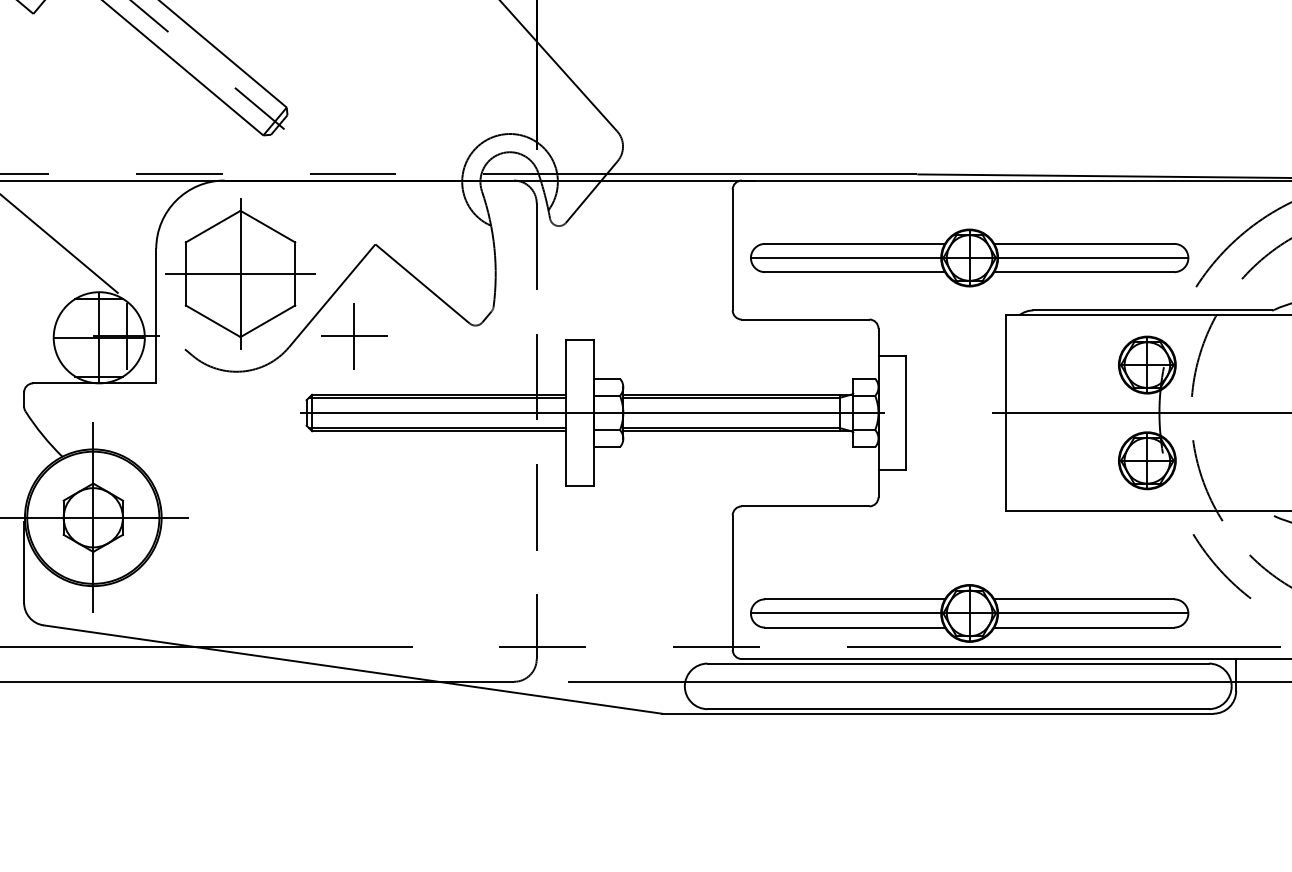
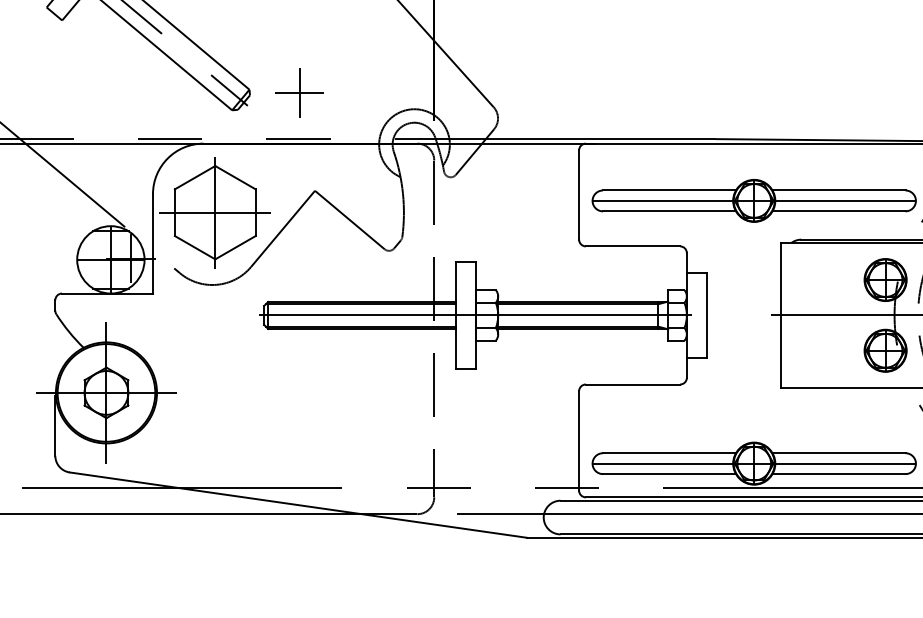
part: (354, 336) -> (299, 93), moved

